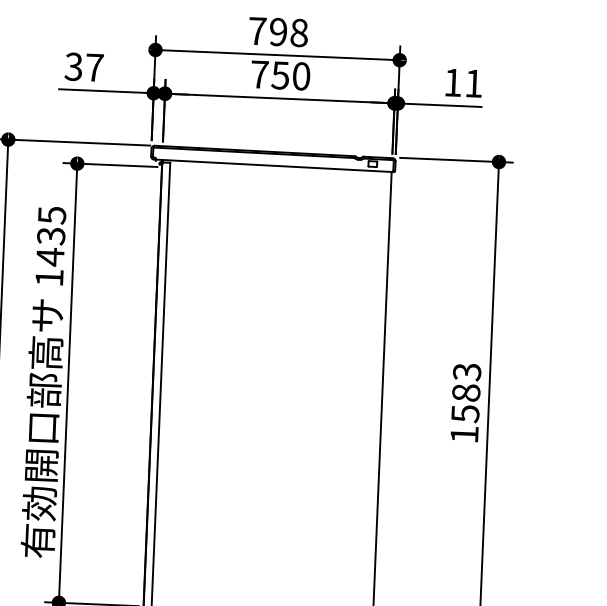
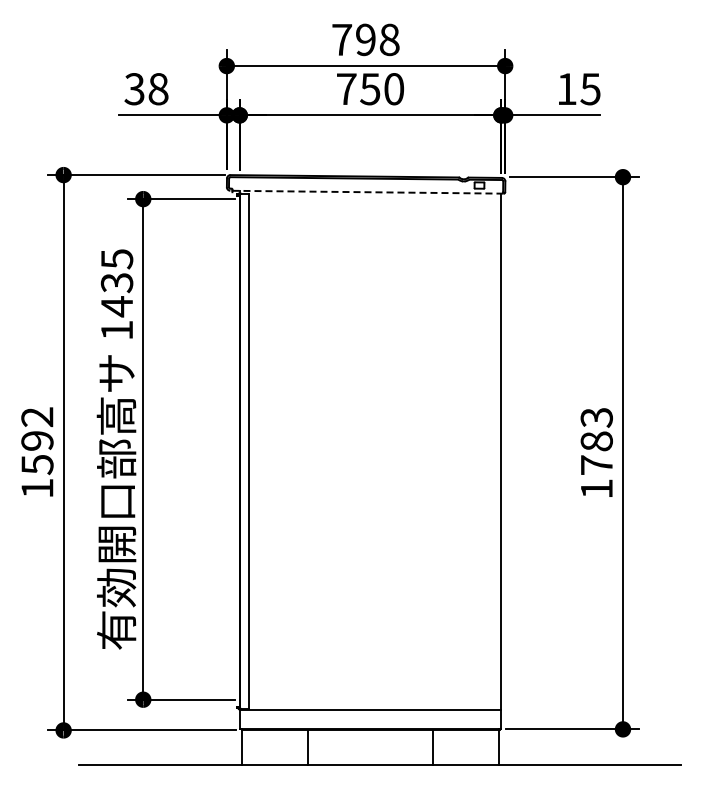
text: (94, 68) -> (158, 89), 37 -> 38
text: (473, 83) -> (590, 89), 11 -> 15
line: (273, 166) -> (366, 192), solid -> dashed
text: (465, 414) -> (596, 465), 1583 -> 1783

